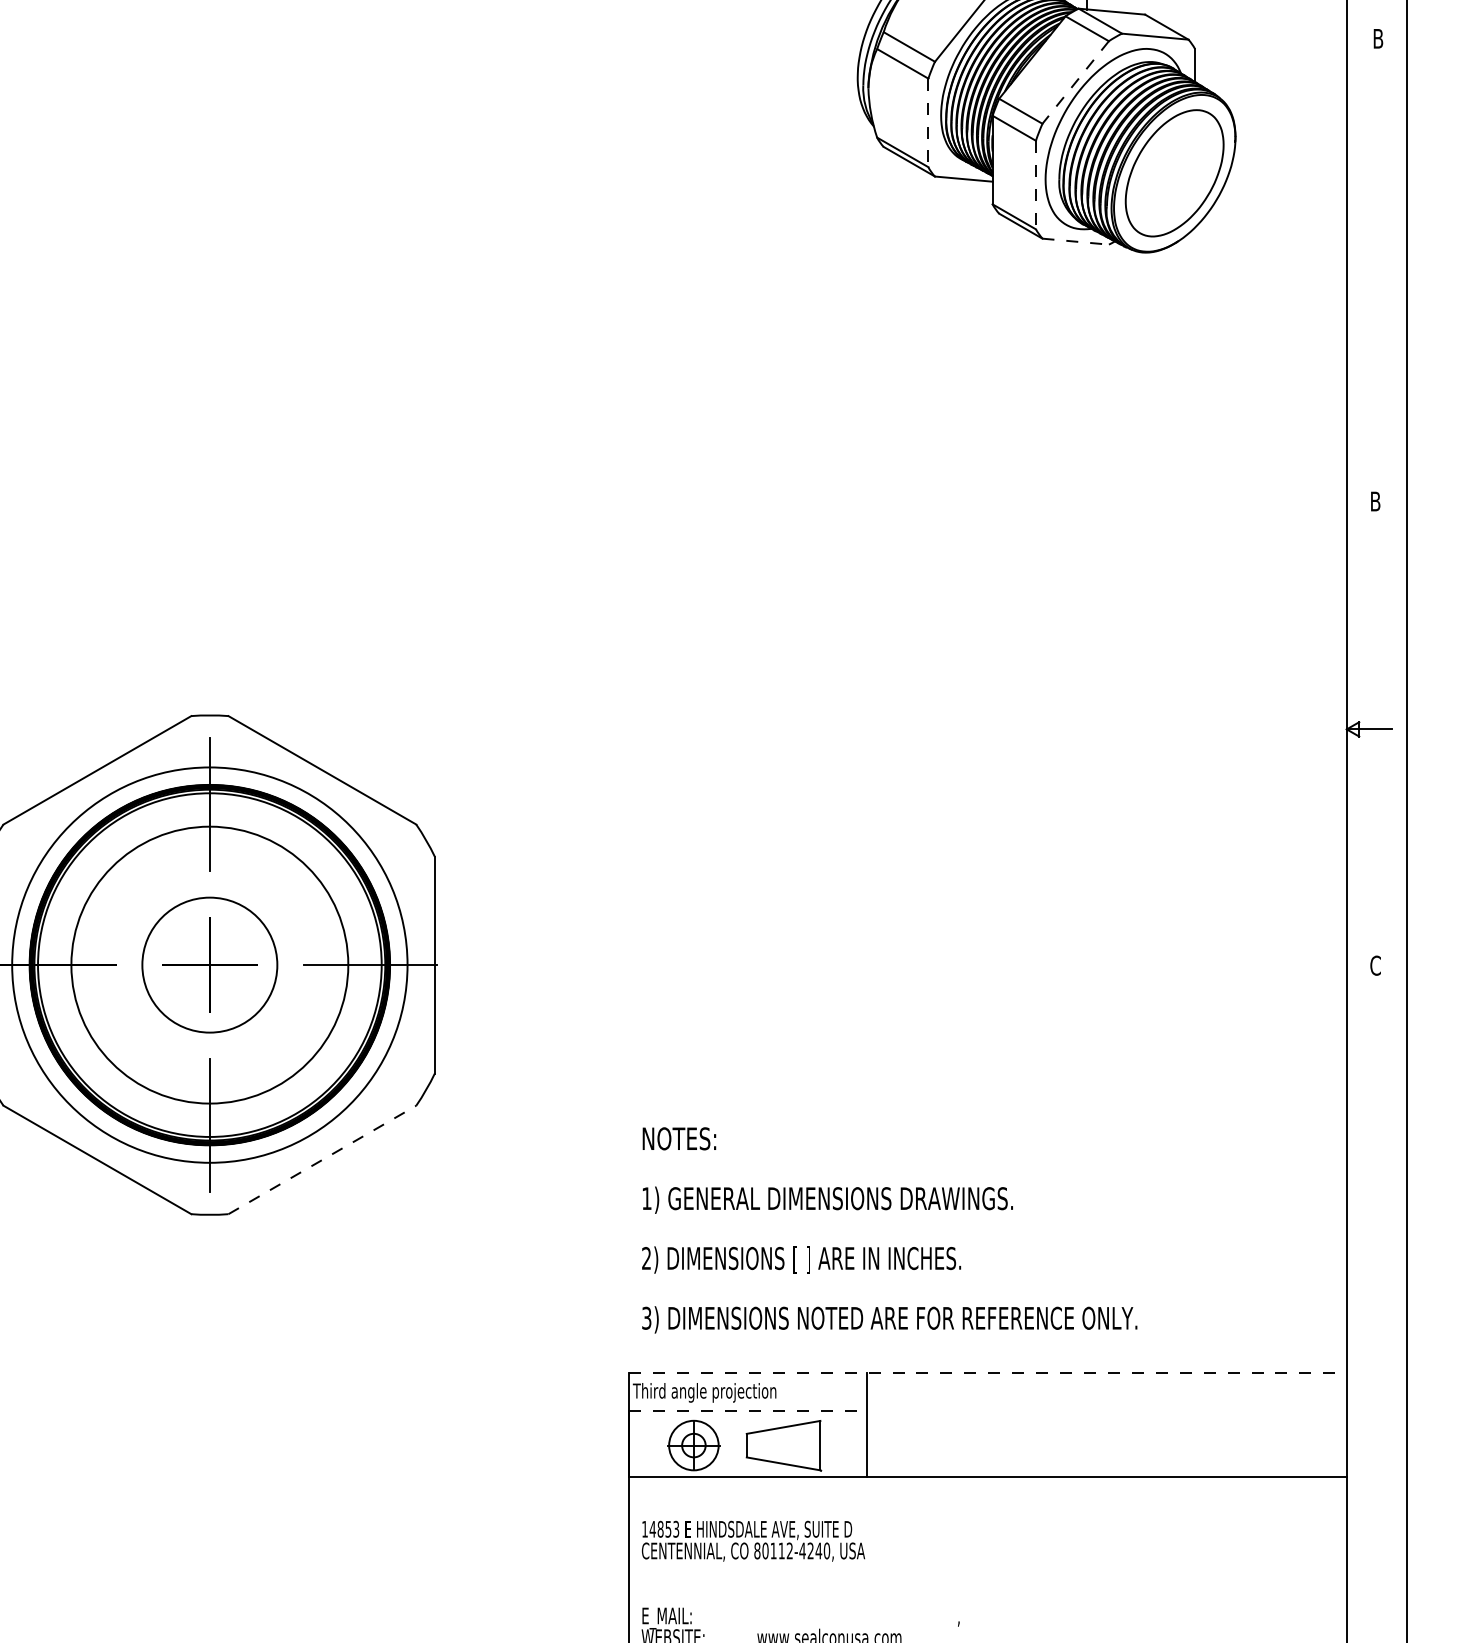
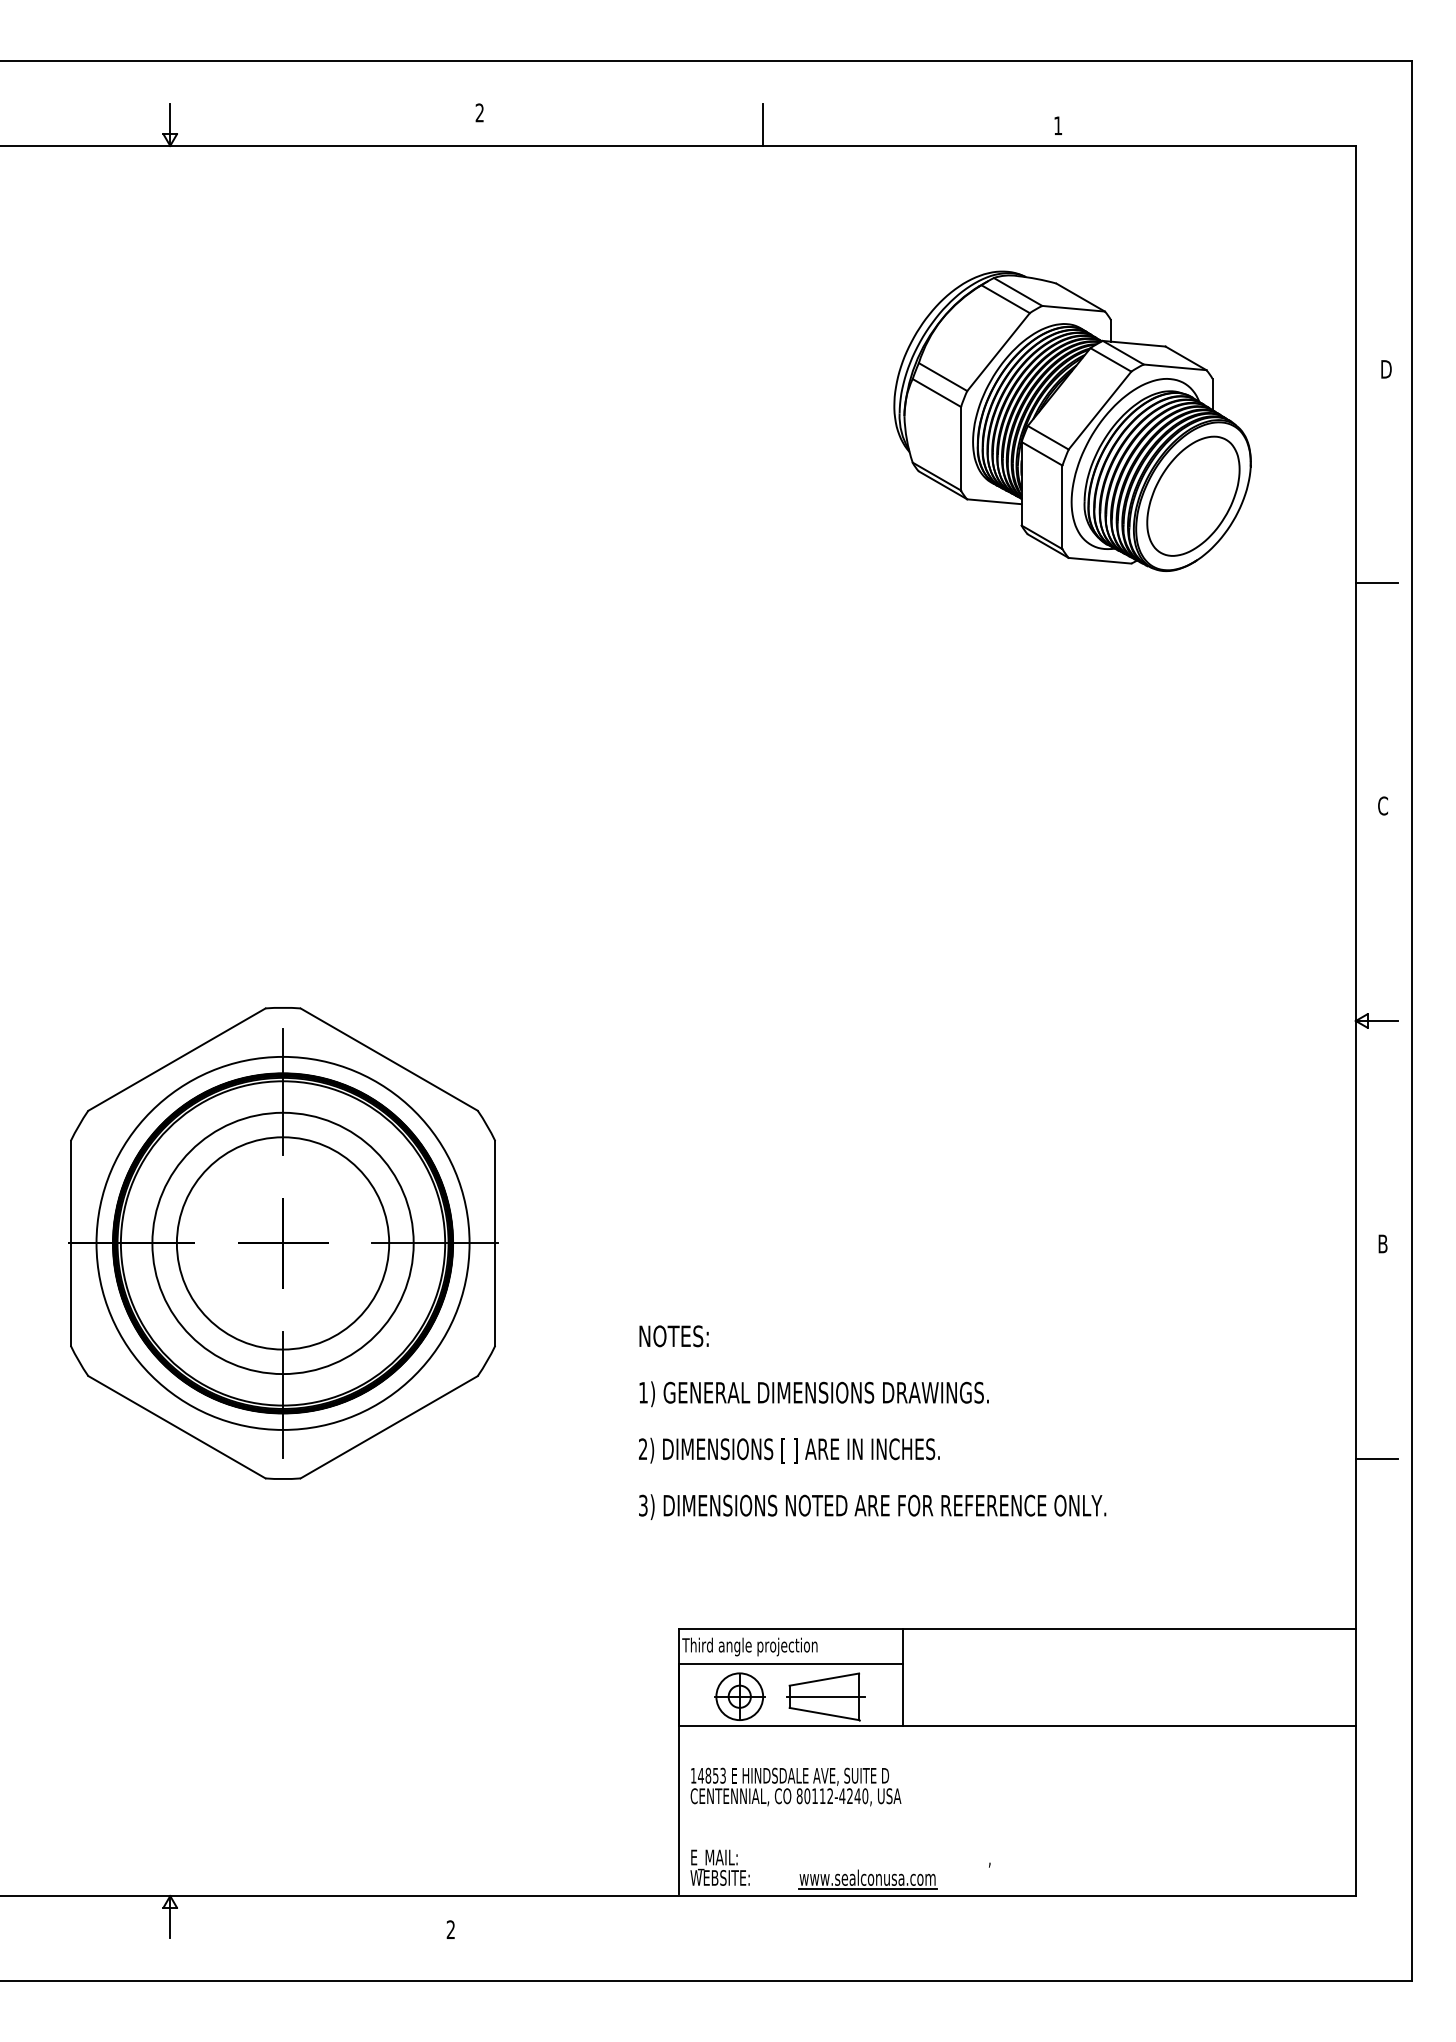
text: (1380, 38) -> (1387, 369), B -> D
line: (1076, 82) -> (1100, 410), dashed -> solid
line: (928, 122) -> (961, 448), dashed -> solid
line: (1035, 185) -> (1062, 507), dashed -> solid
line: (1076, 241) -> (1100, 560), dashed -> solid
line: (1368, 265) -> (1376, 583), added
text: (1376, 501) -> (1383, 805), B -> C
circle: (209, 965) -> (282, 1243), size x1.67
text: (1376, 965) -> (1383, 1243), C -> B
line: (322, 1160) -> (389, 1427), dashed -> solid
line: (1368, 1193) -> (1376, 1458), added
text: (889, 1230) -> (872, 1422), moved
line: (988, 1373) -> (1017, 1628), dashed -> solid
line: (748, 1411) -> (791, 1664), dashed -> solid
line: (785, 1445) -> (826, 1696), added

